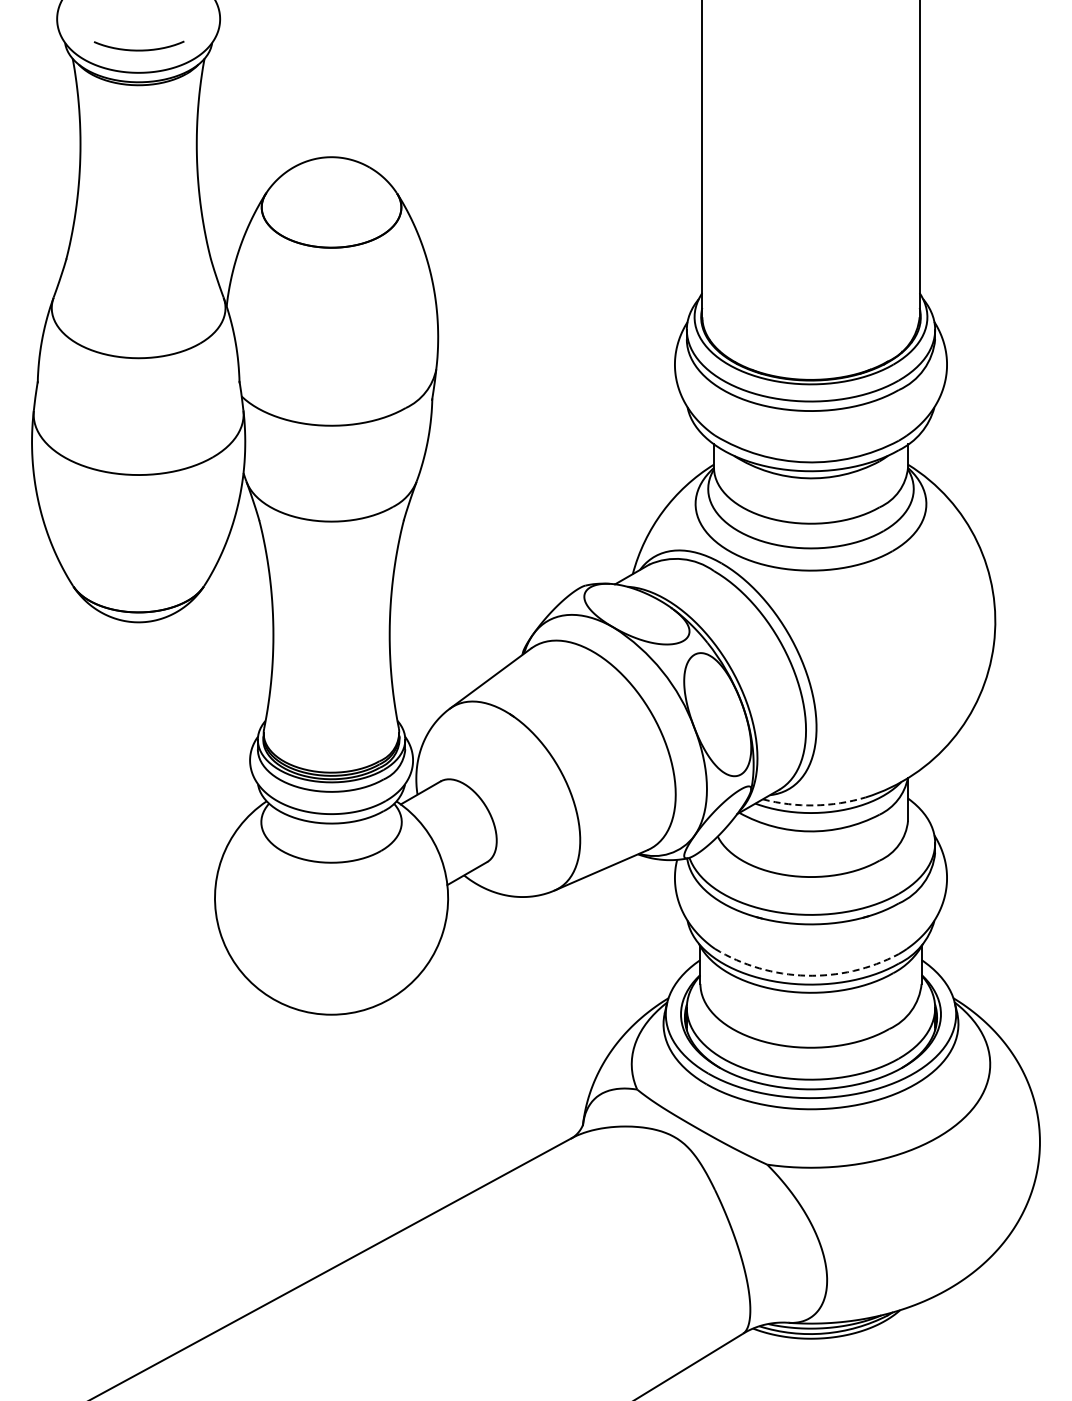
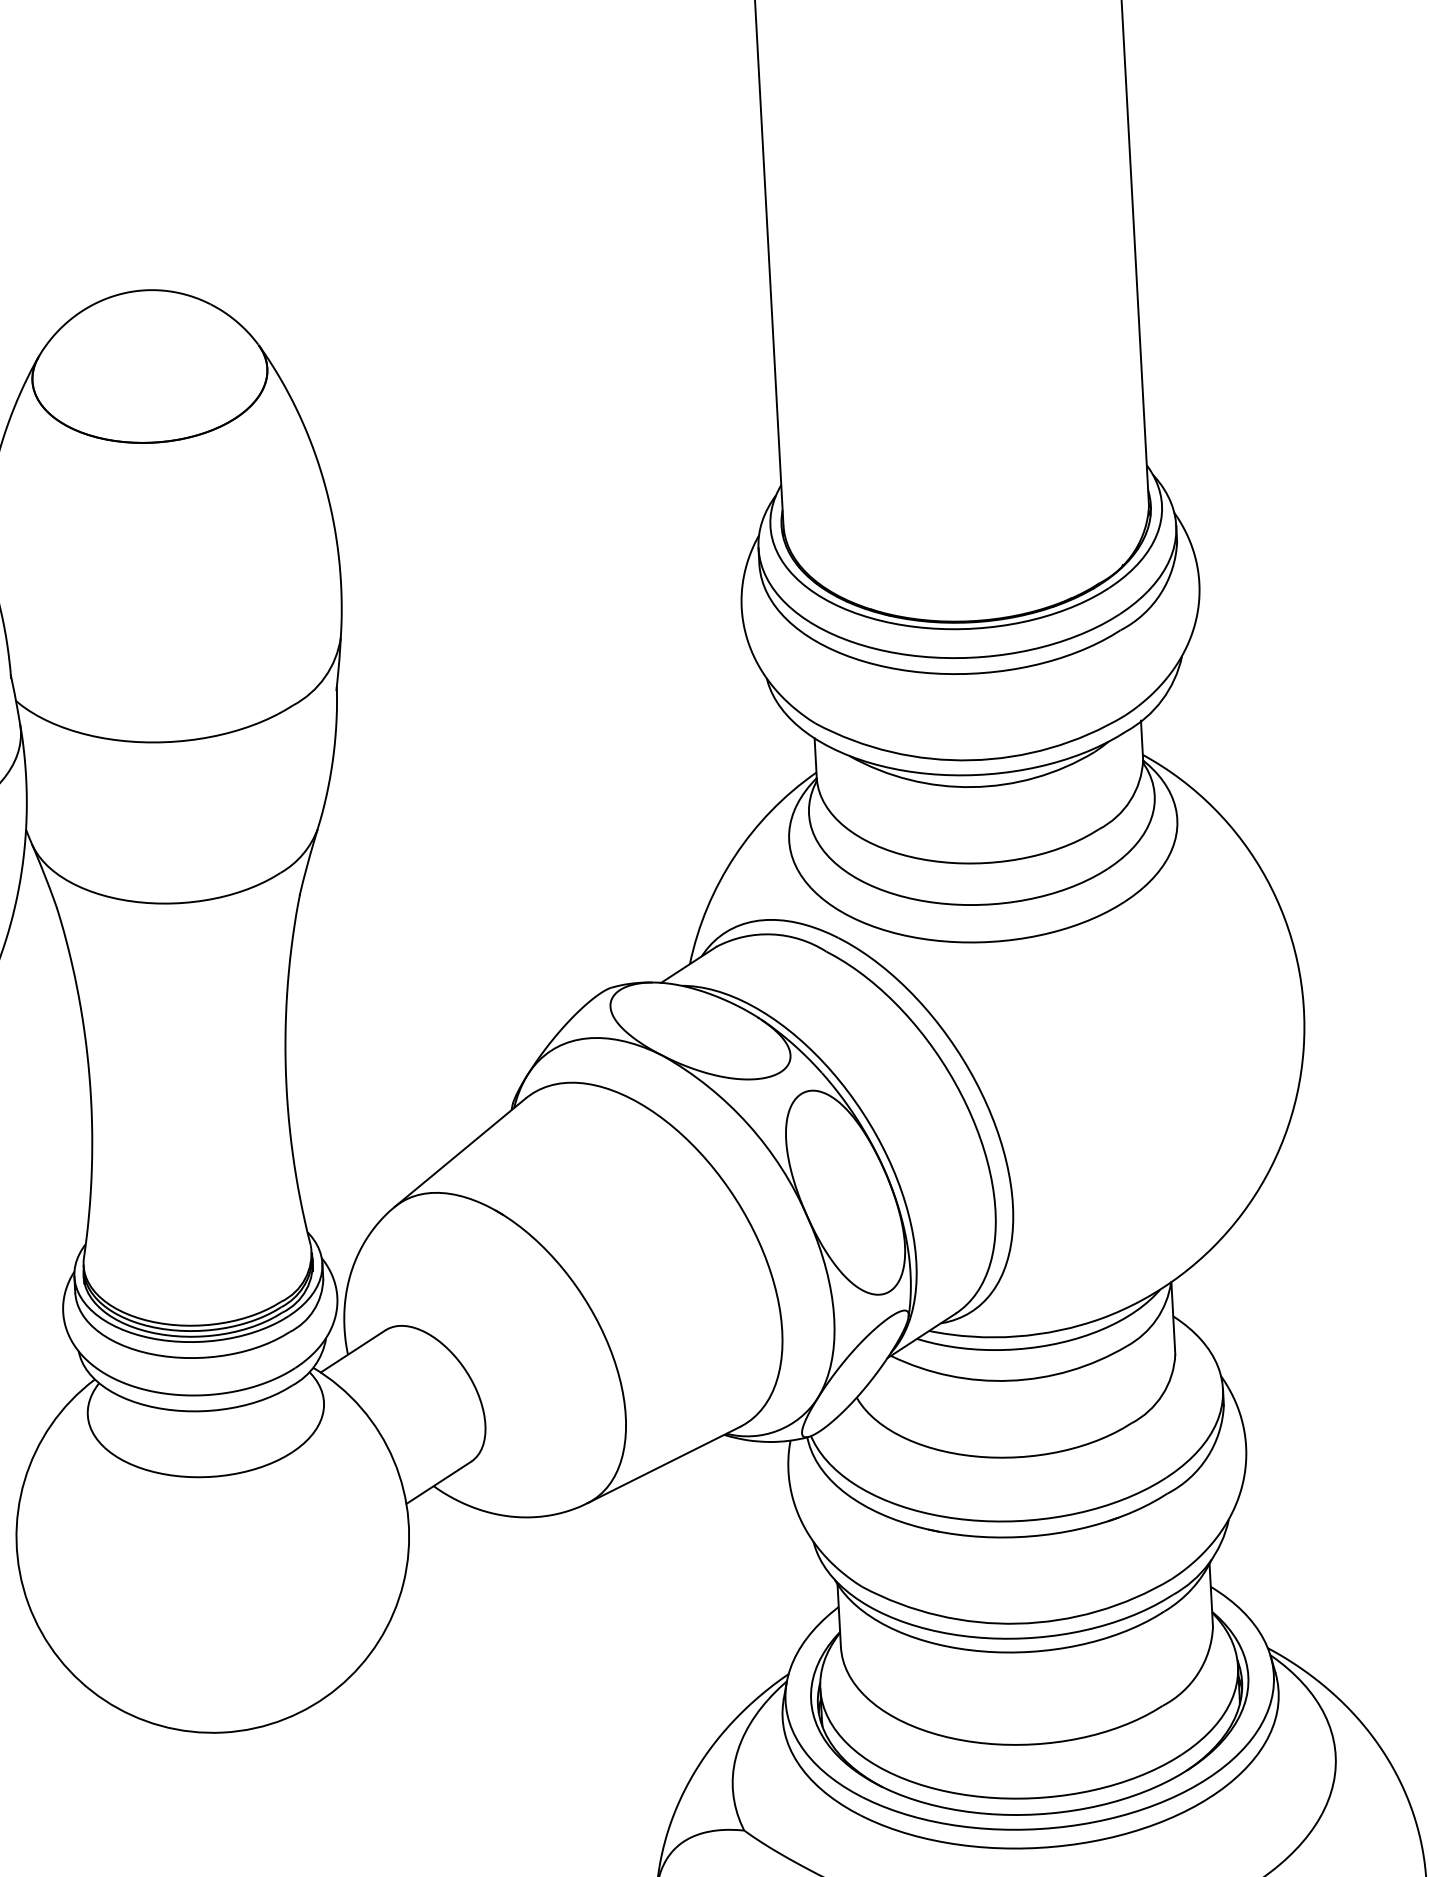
arc: (814, 805) -> (1016, 1336), dashed -> solid
arc: (806, 975) -> (1018, 1623), dashed -> solid

